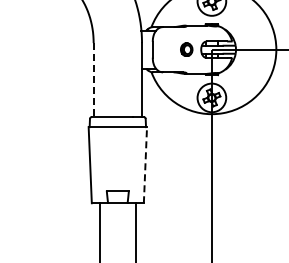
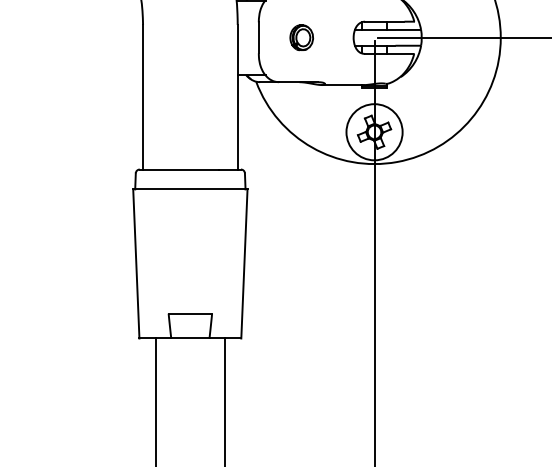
part: (186, 49) -> (301, 37), moved
line: (93, 80) -> (142, 98), dashed -> solid
line: (145, 164) -> (244, 262), dashed -> solid

